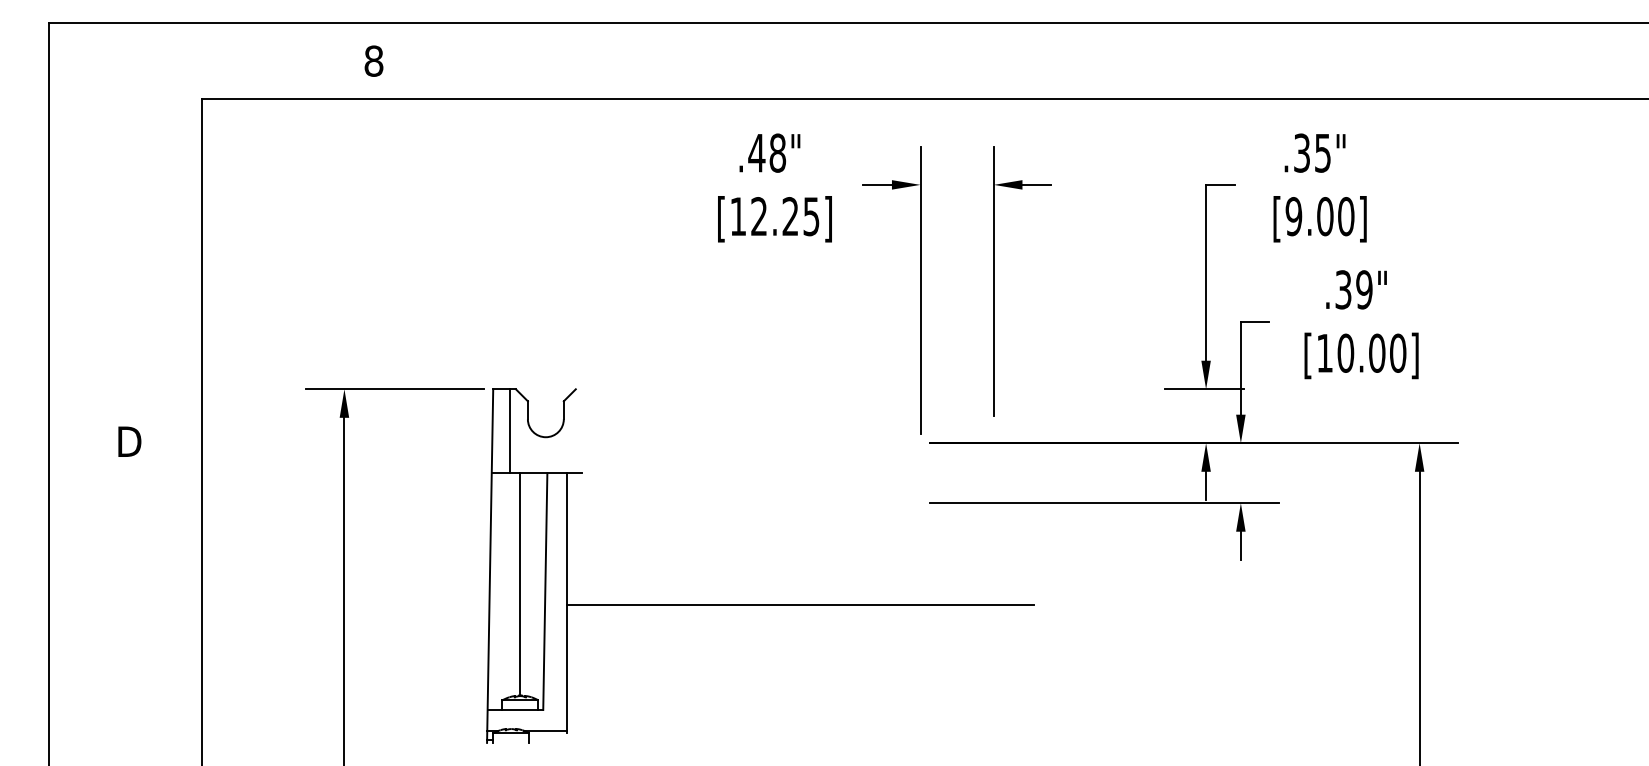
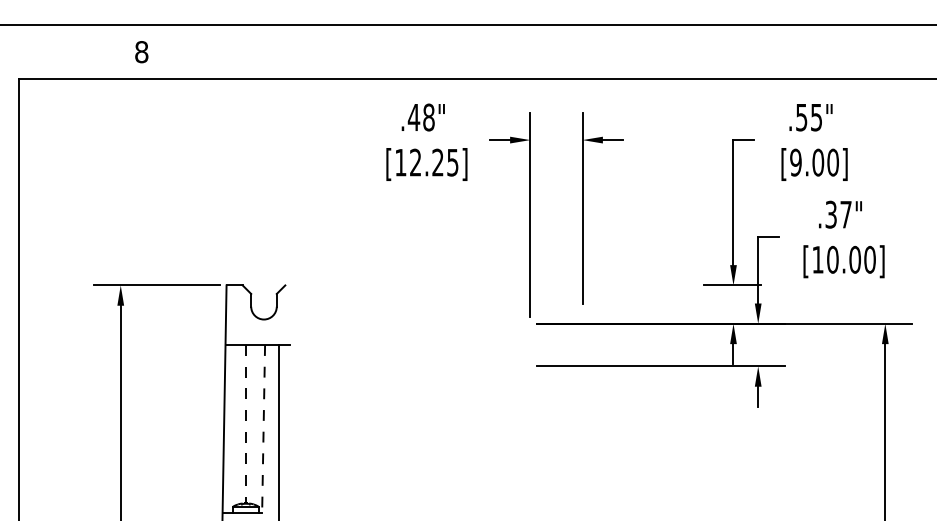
text: (1301, 152) -> (801, 117), .35" -> .55"
text: (1364, 289) -> (846, 214), .39" -> .37"
line: (509, 431) -> (238, 315), removed
line: (520, 585) -> (245, 424), solid -> dashed
line: (545, 592) -> (263, 429), solid -> dashed
line: (800, 605) -> (445, 439), removed

